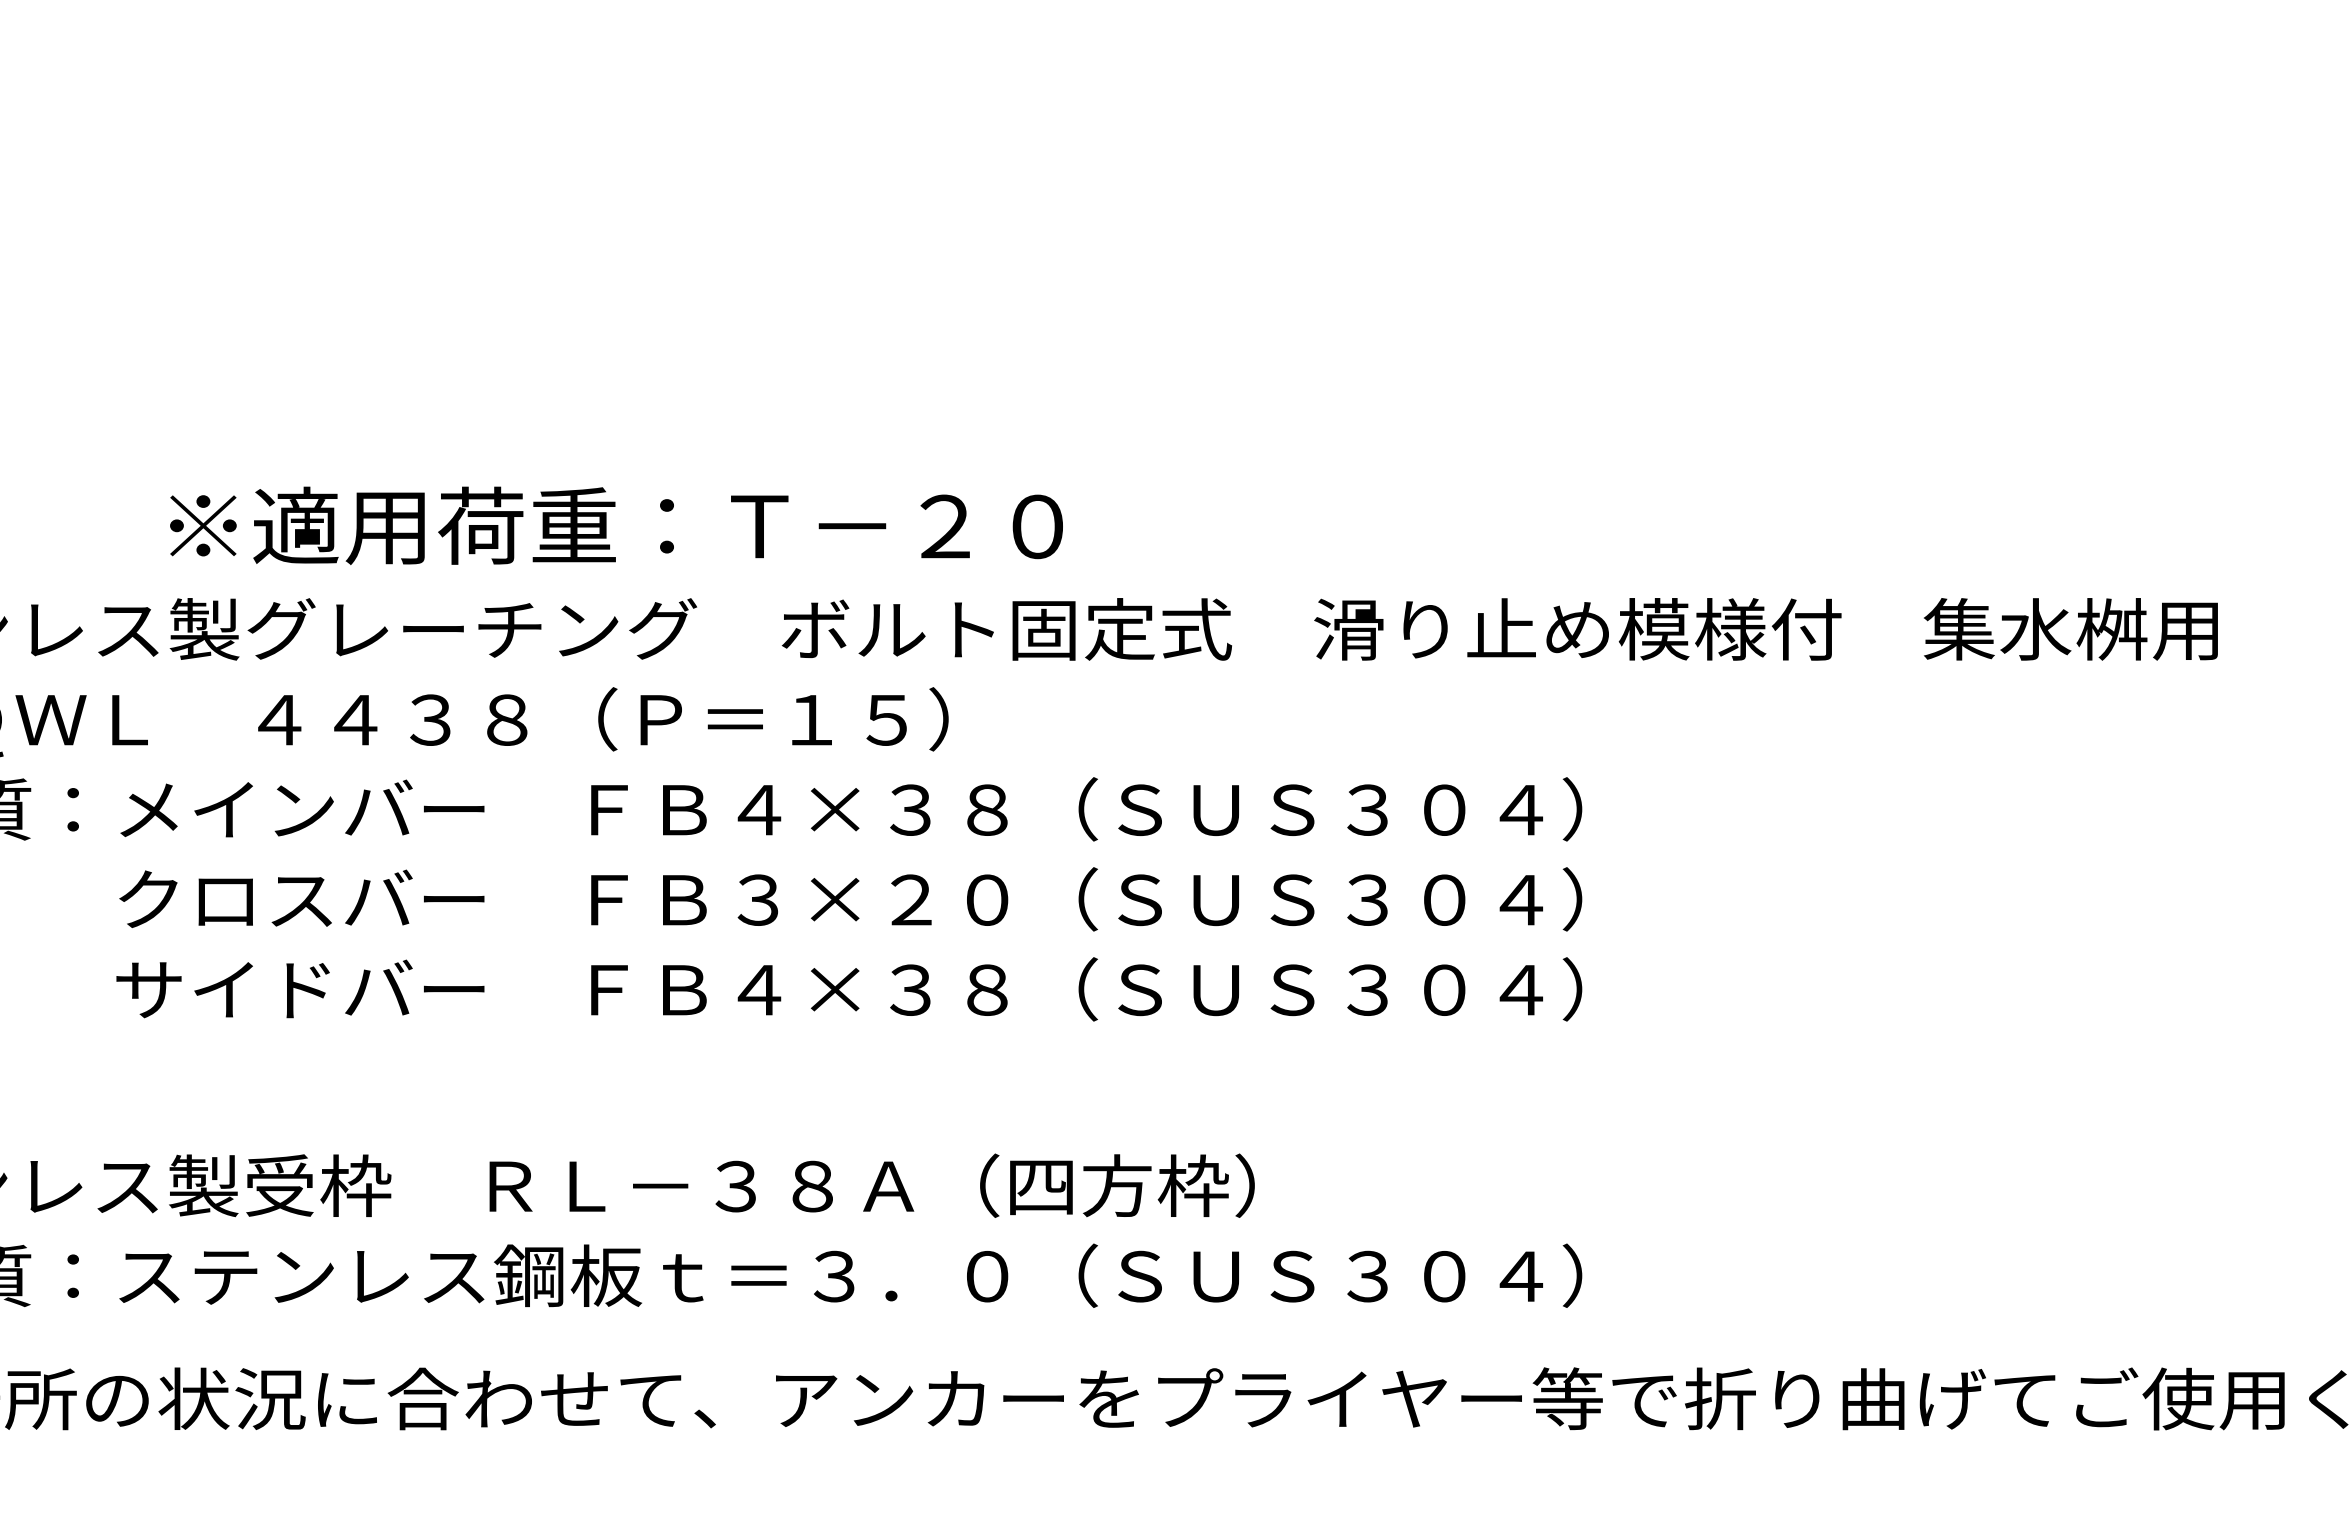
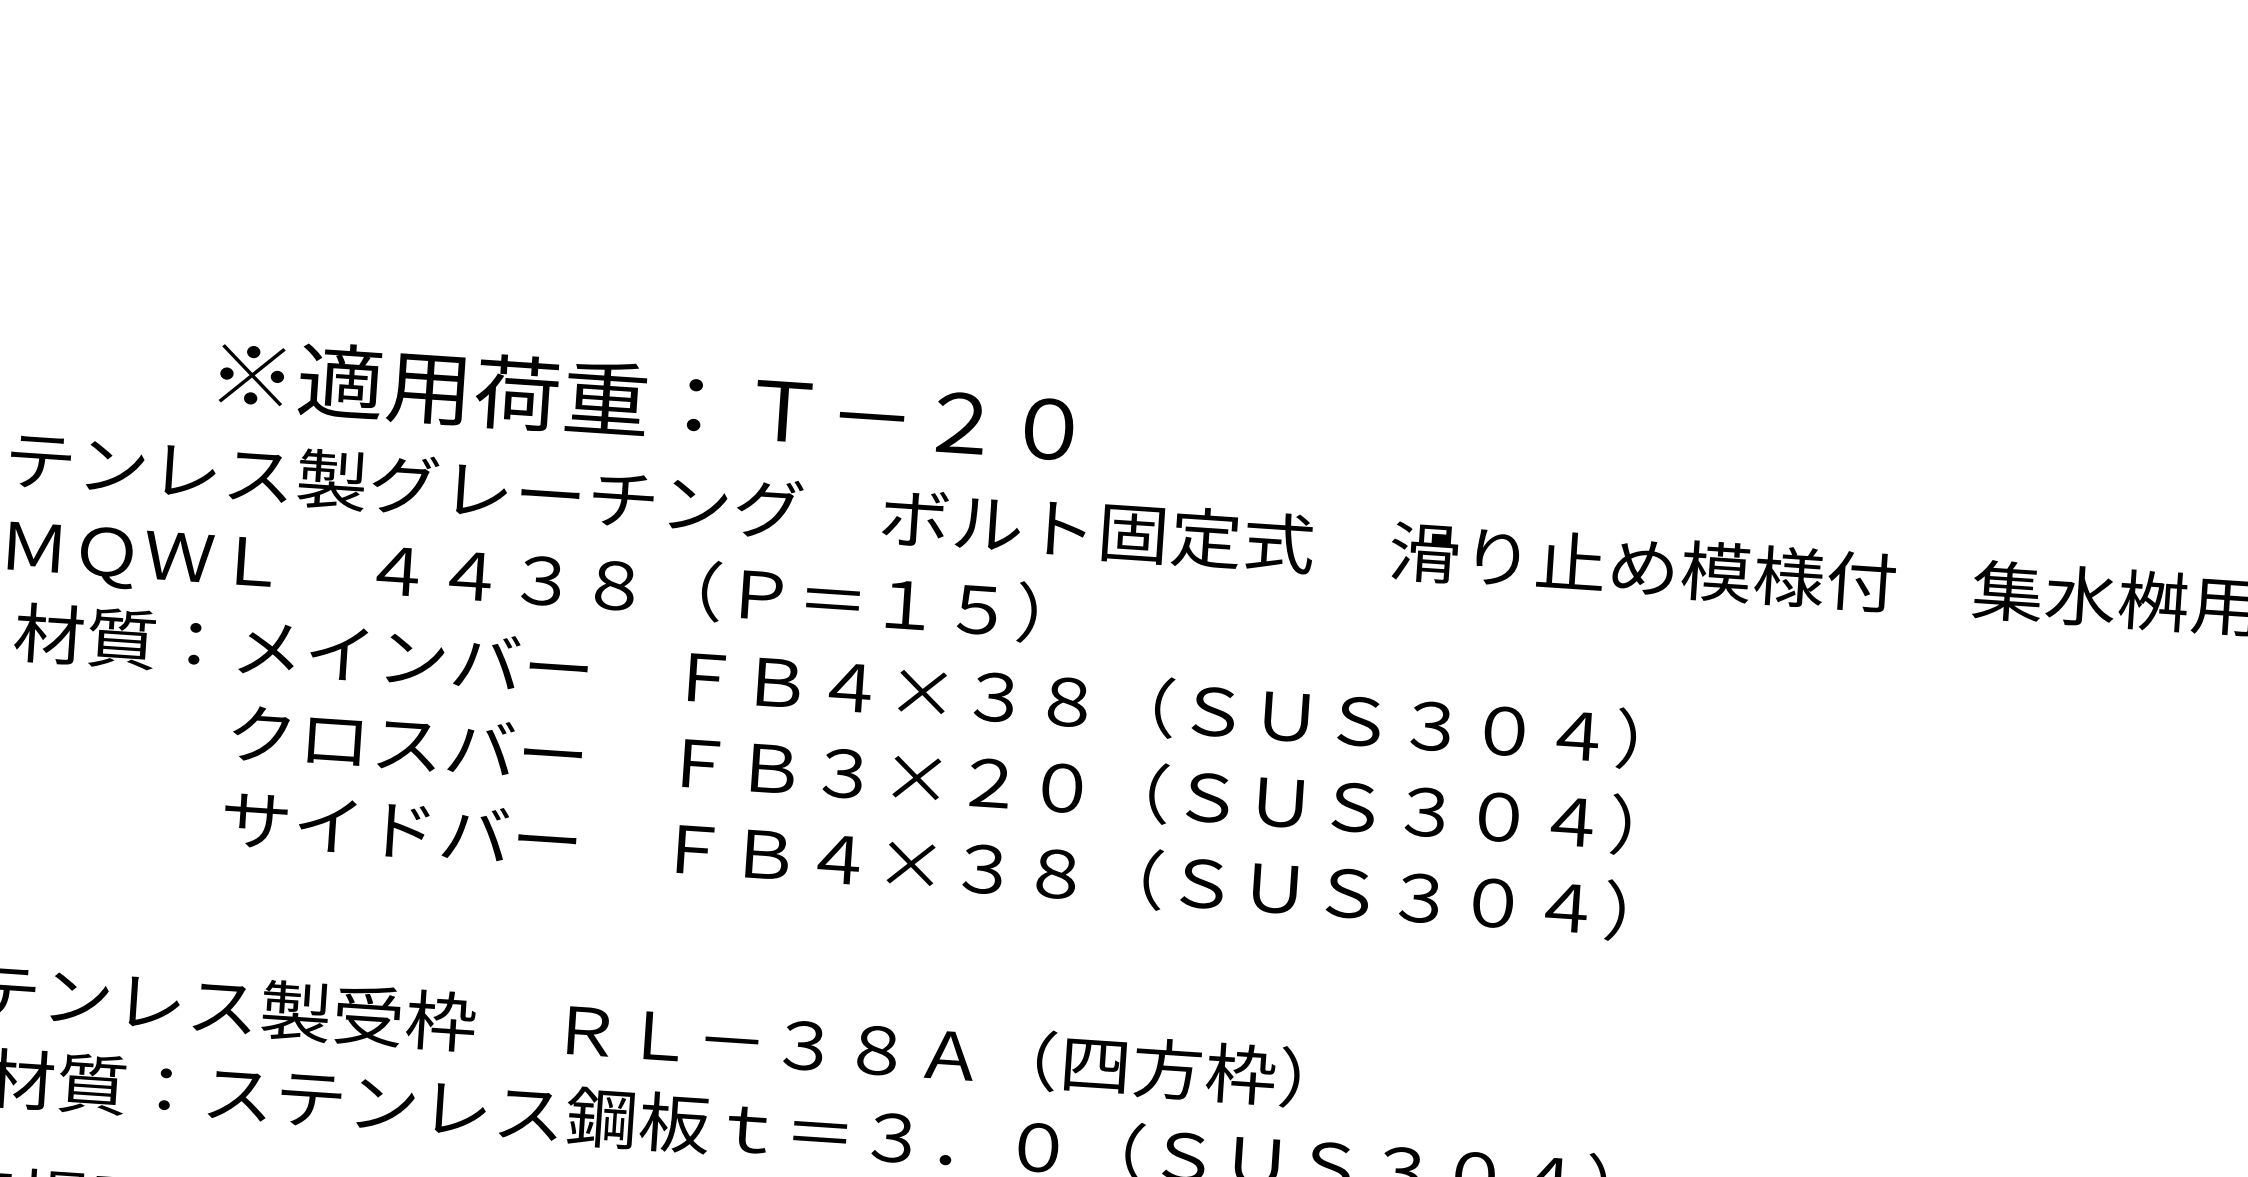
text: (616, 525) -> (646, 401), moved

